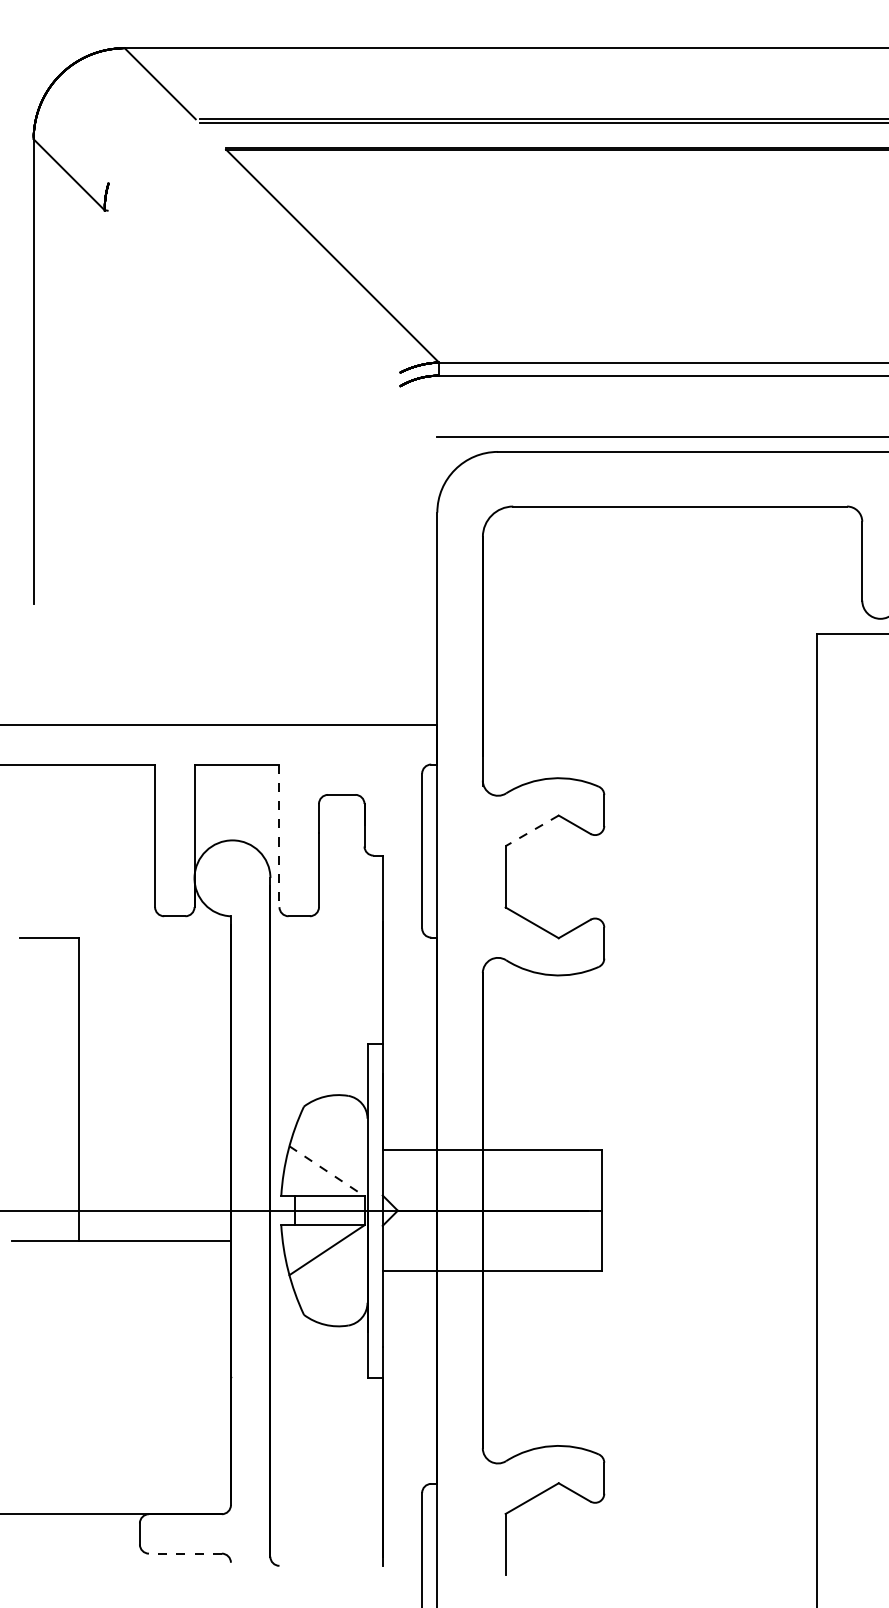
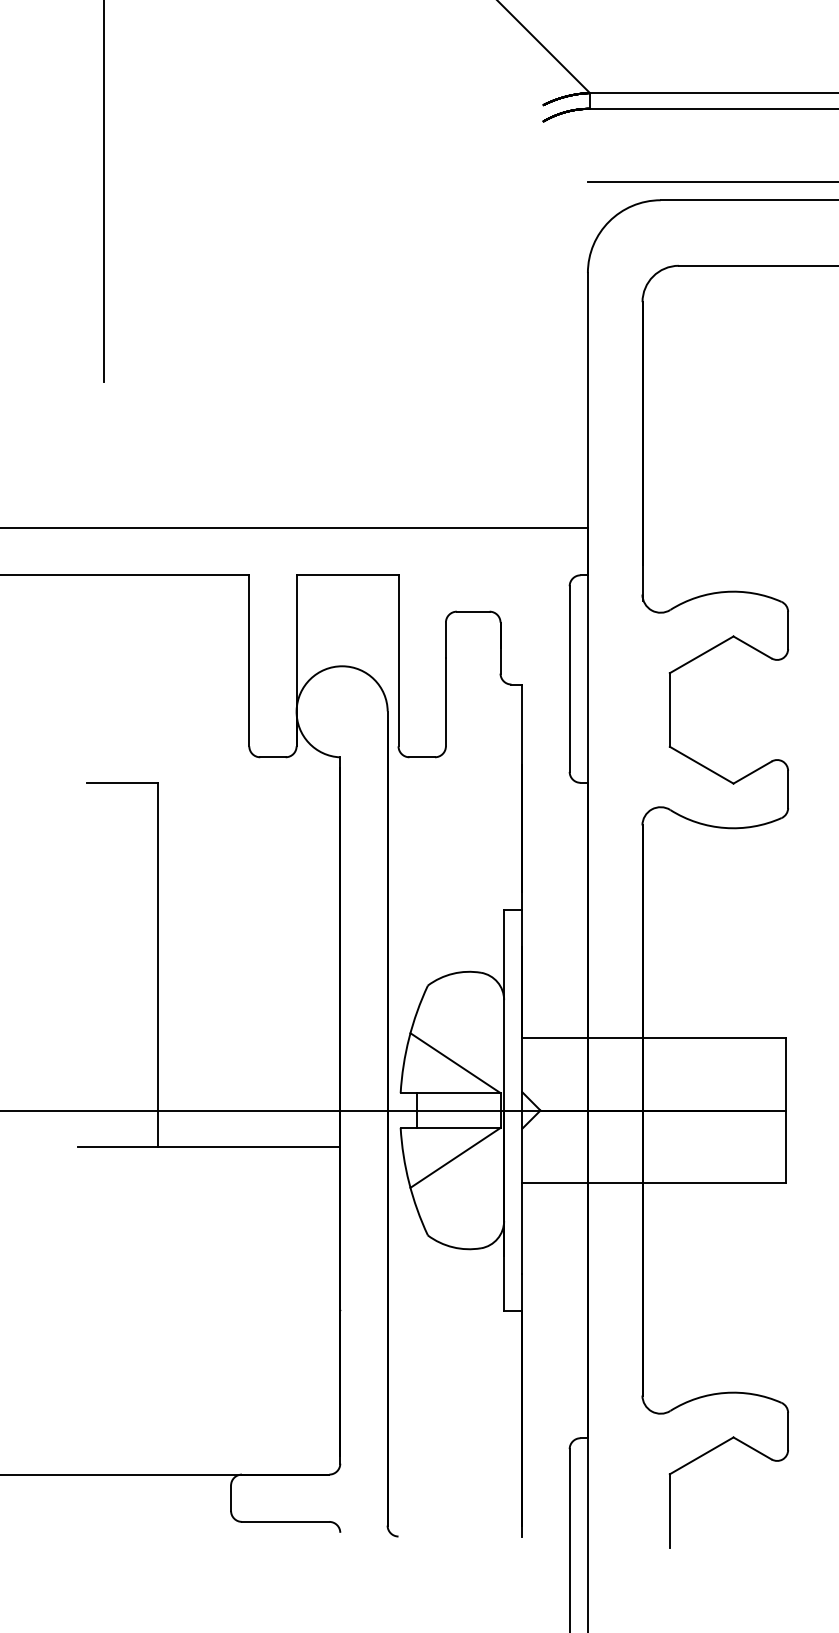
line: (532, 830) -> (702, 654), dashed -> solid
line: (279, 836) -> (398, 661), dashed -> solid
line: (327, 1171) -> (456, 1063), dashed -> solid
line: (184, 1553) -> (284, 1521), dashed -> solid

